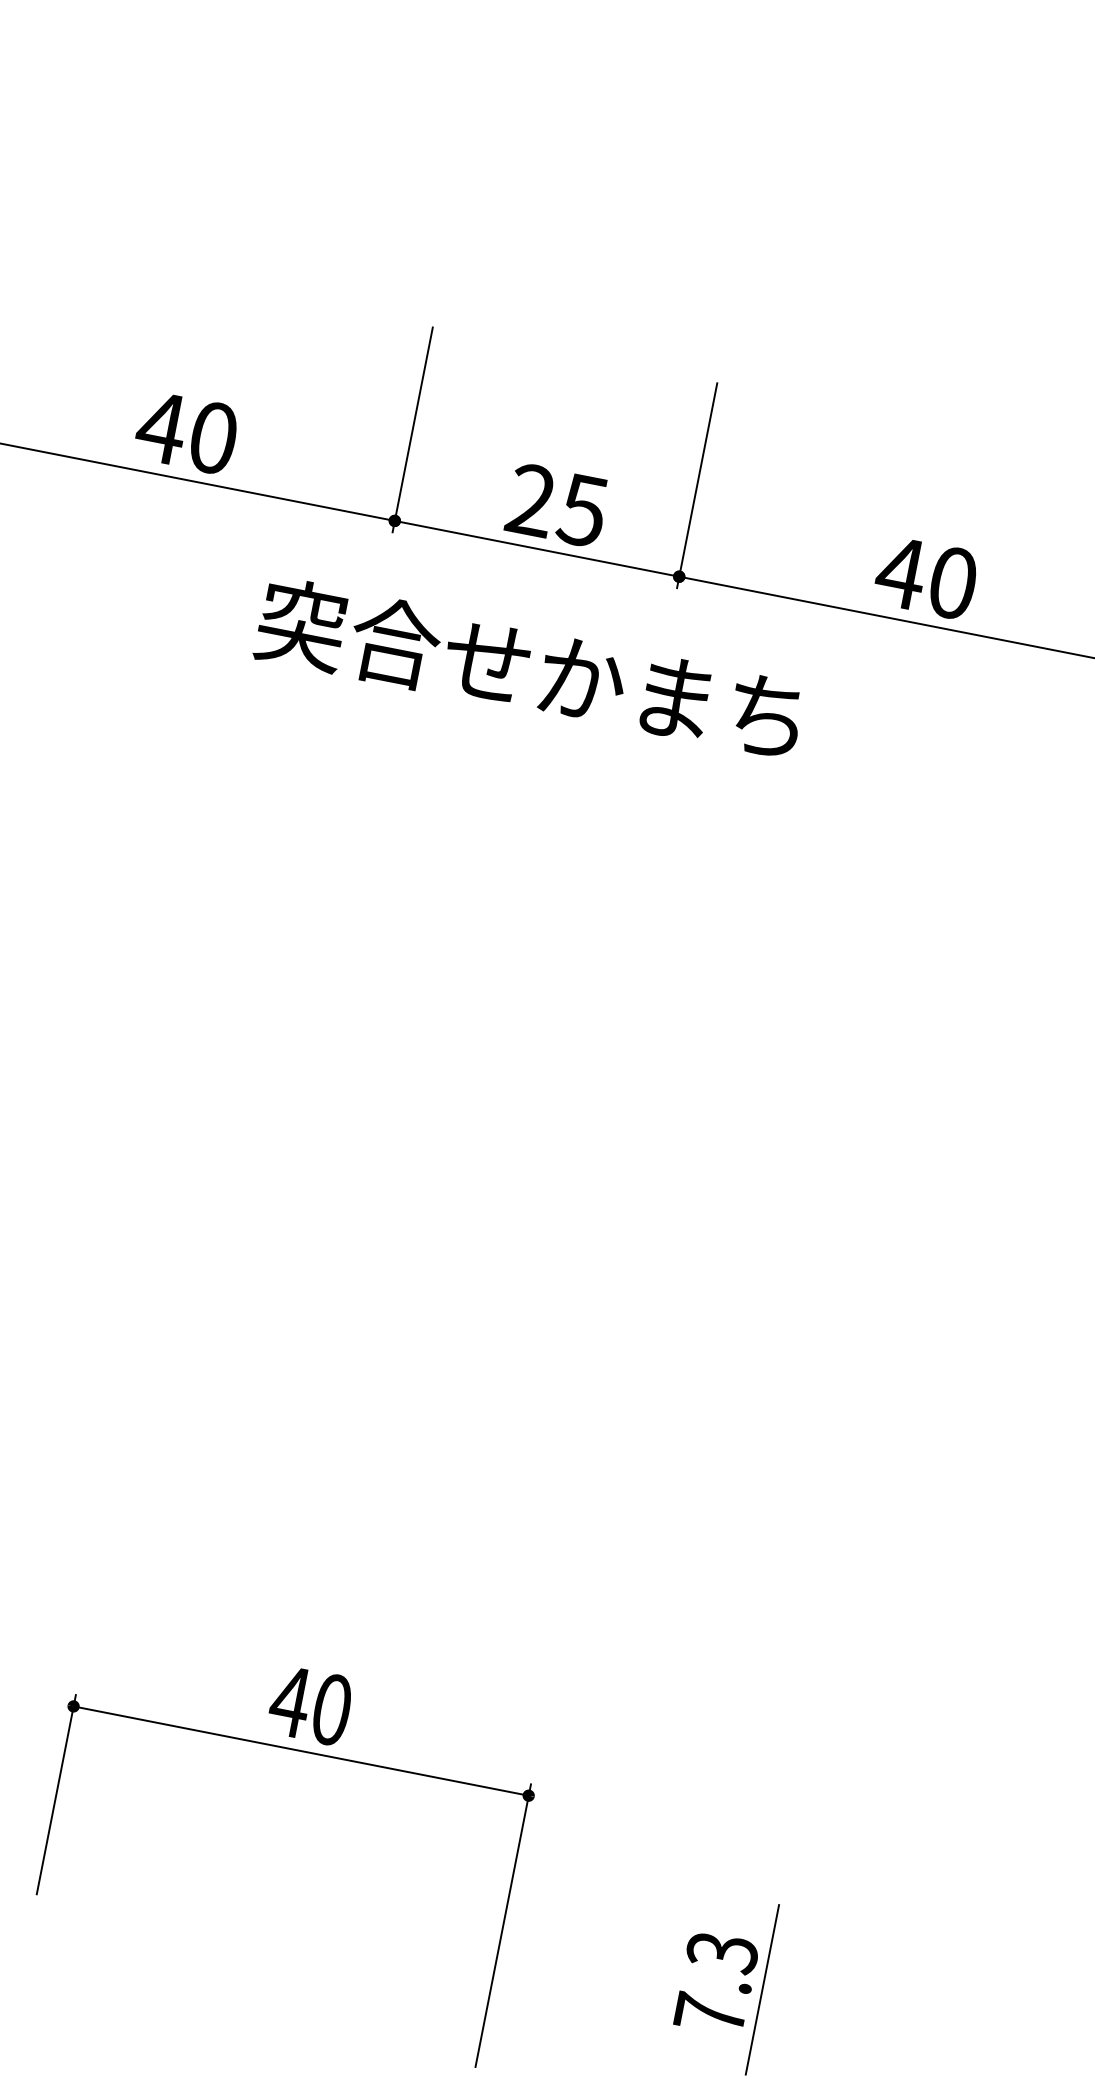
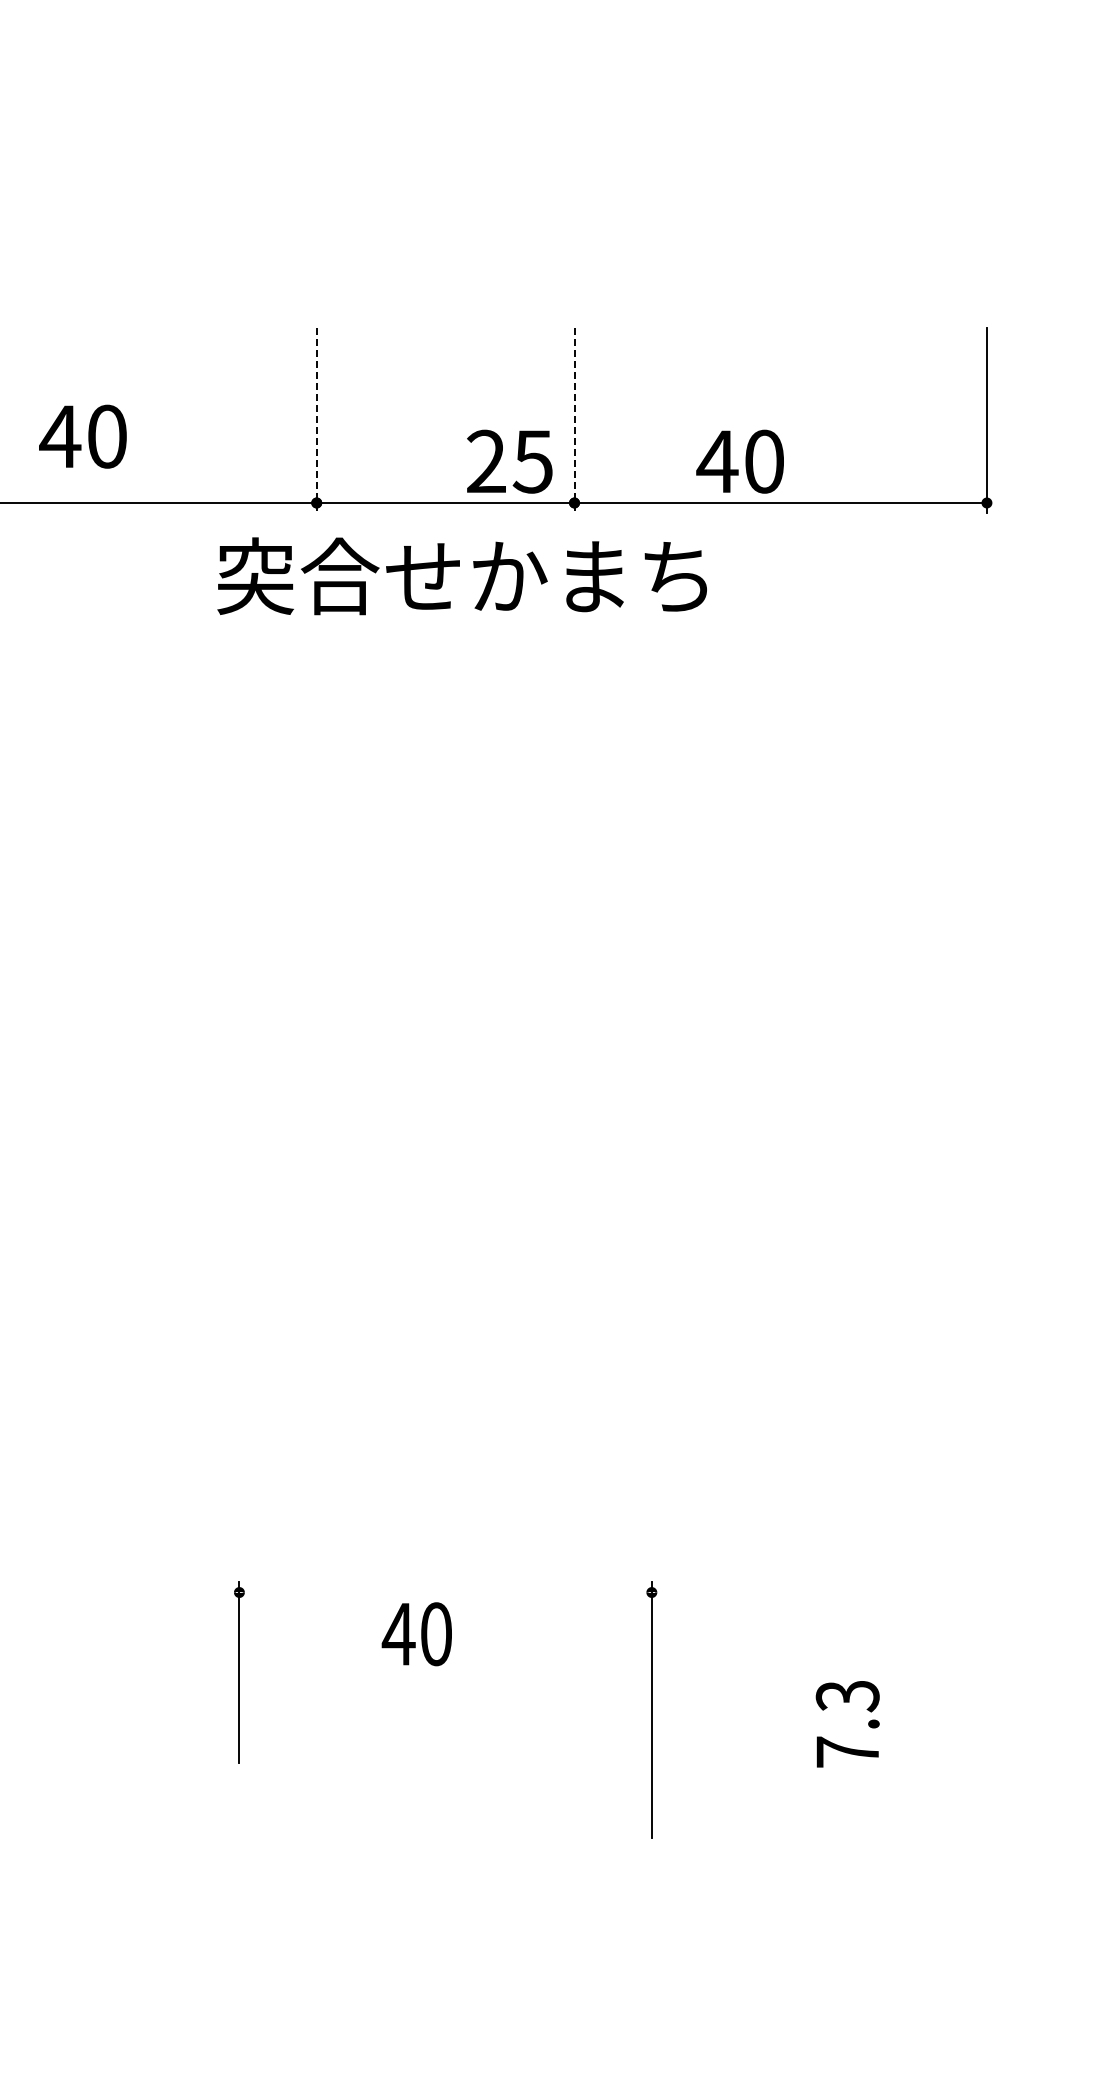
line: (412, 429) -> (316, 420), solid -> dashed
text: (186, 432) -> (82, 436), moved
line: (697, 485) -> (574, 420), solid -> dashed
text: (556, 505) -> (509, 461), moved
text: (925, 577) -> (739, 461), moved
text: (529, 669) -> (461, 576), moved
text: (309, 1705) -> (416, 1634), moved
line: (301, 1751) -> (445, 1592), removed
line: (763, 1989) -> (889, 1721), removed

